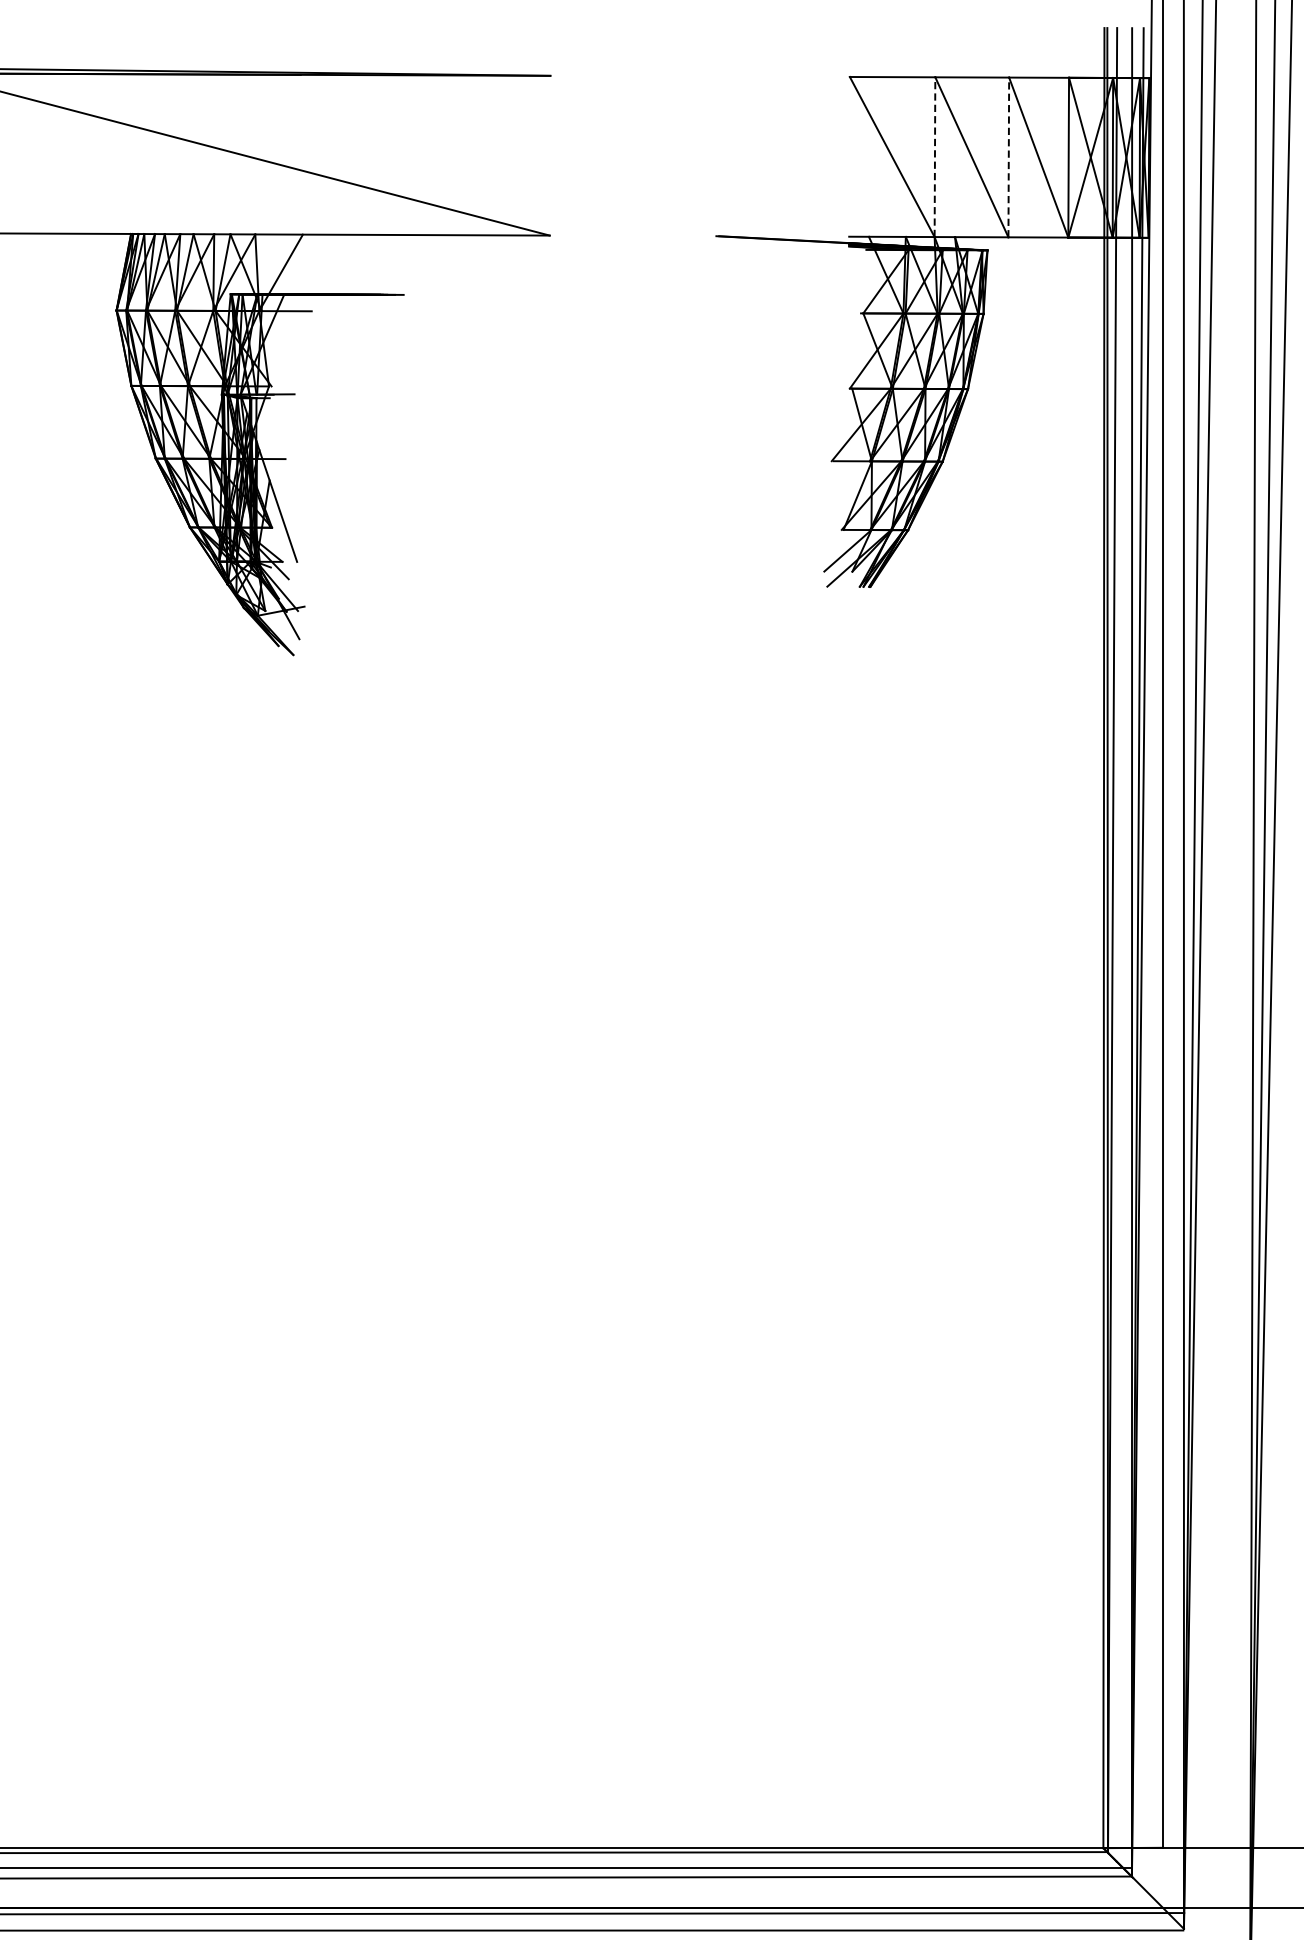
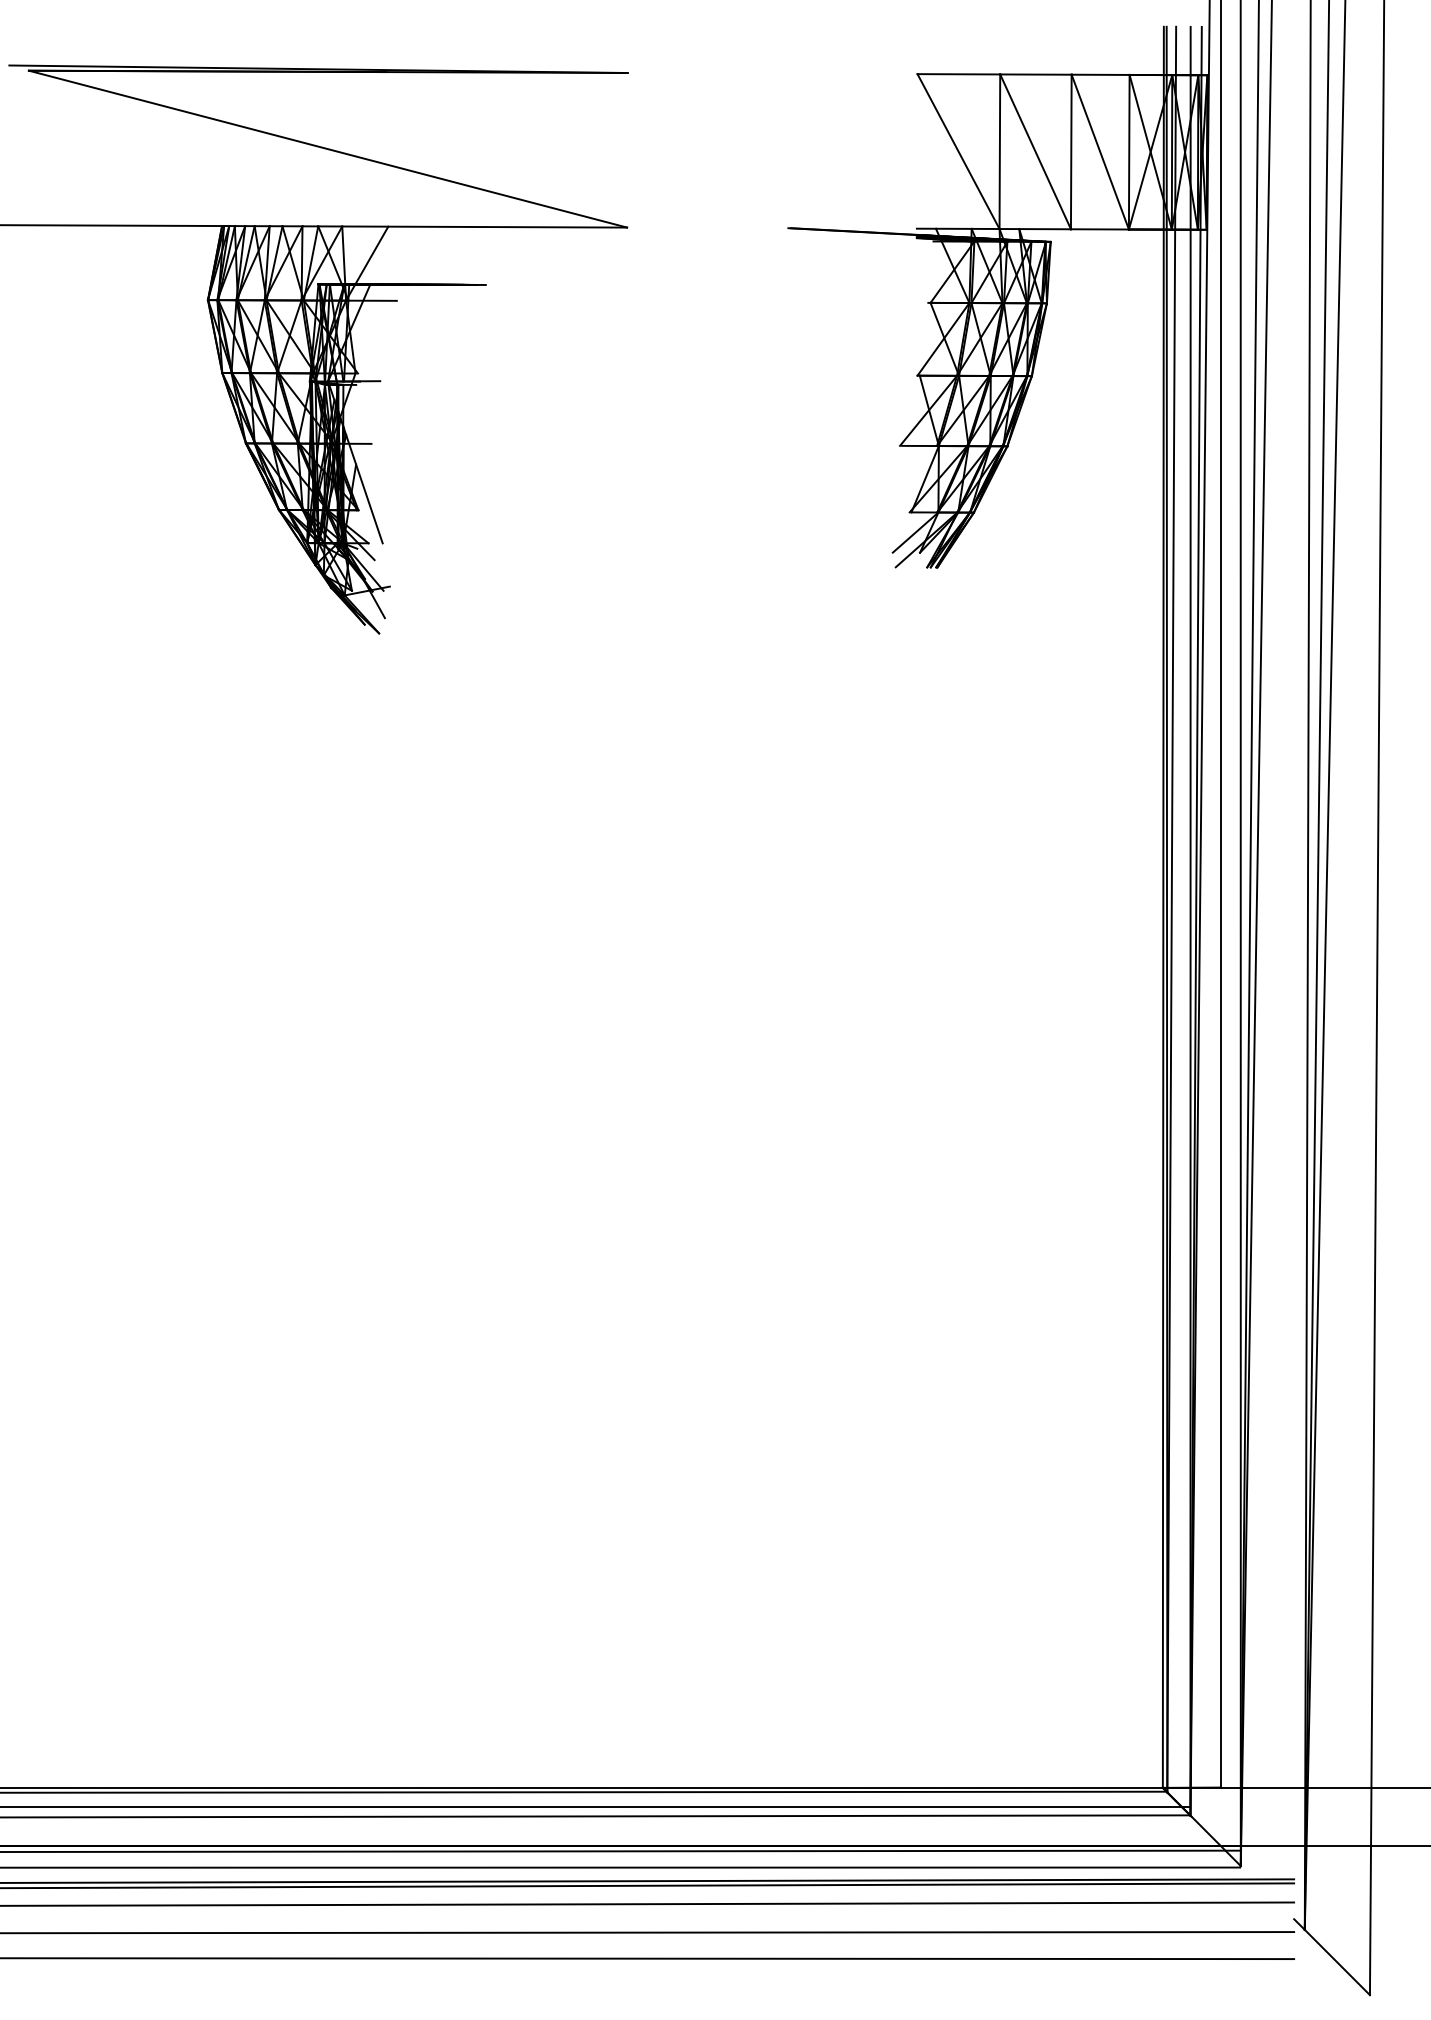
line: (934, 156) -> (999, 151), dashed -> solid
line: (1008, 156) -> (1071, 151), dashed -> solid

